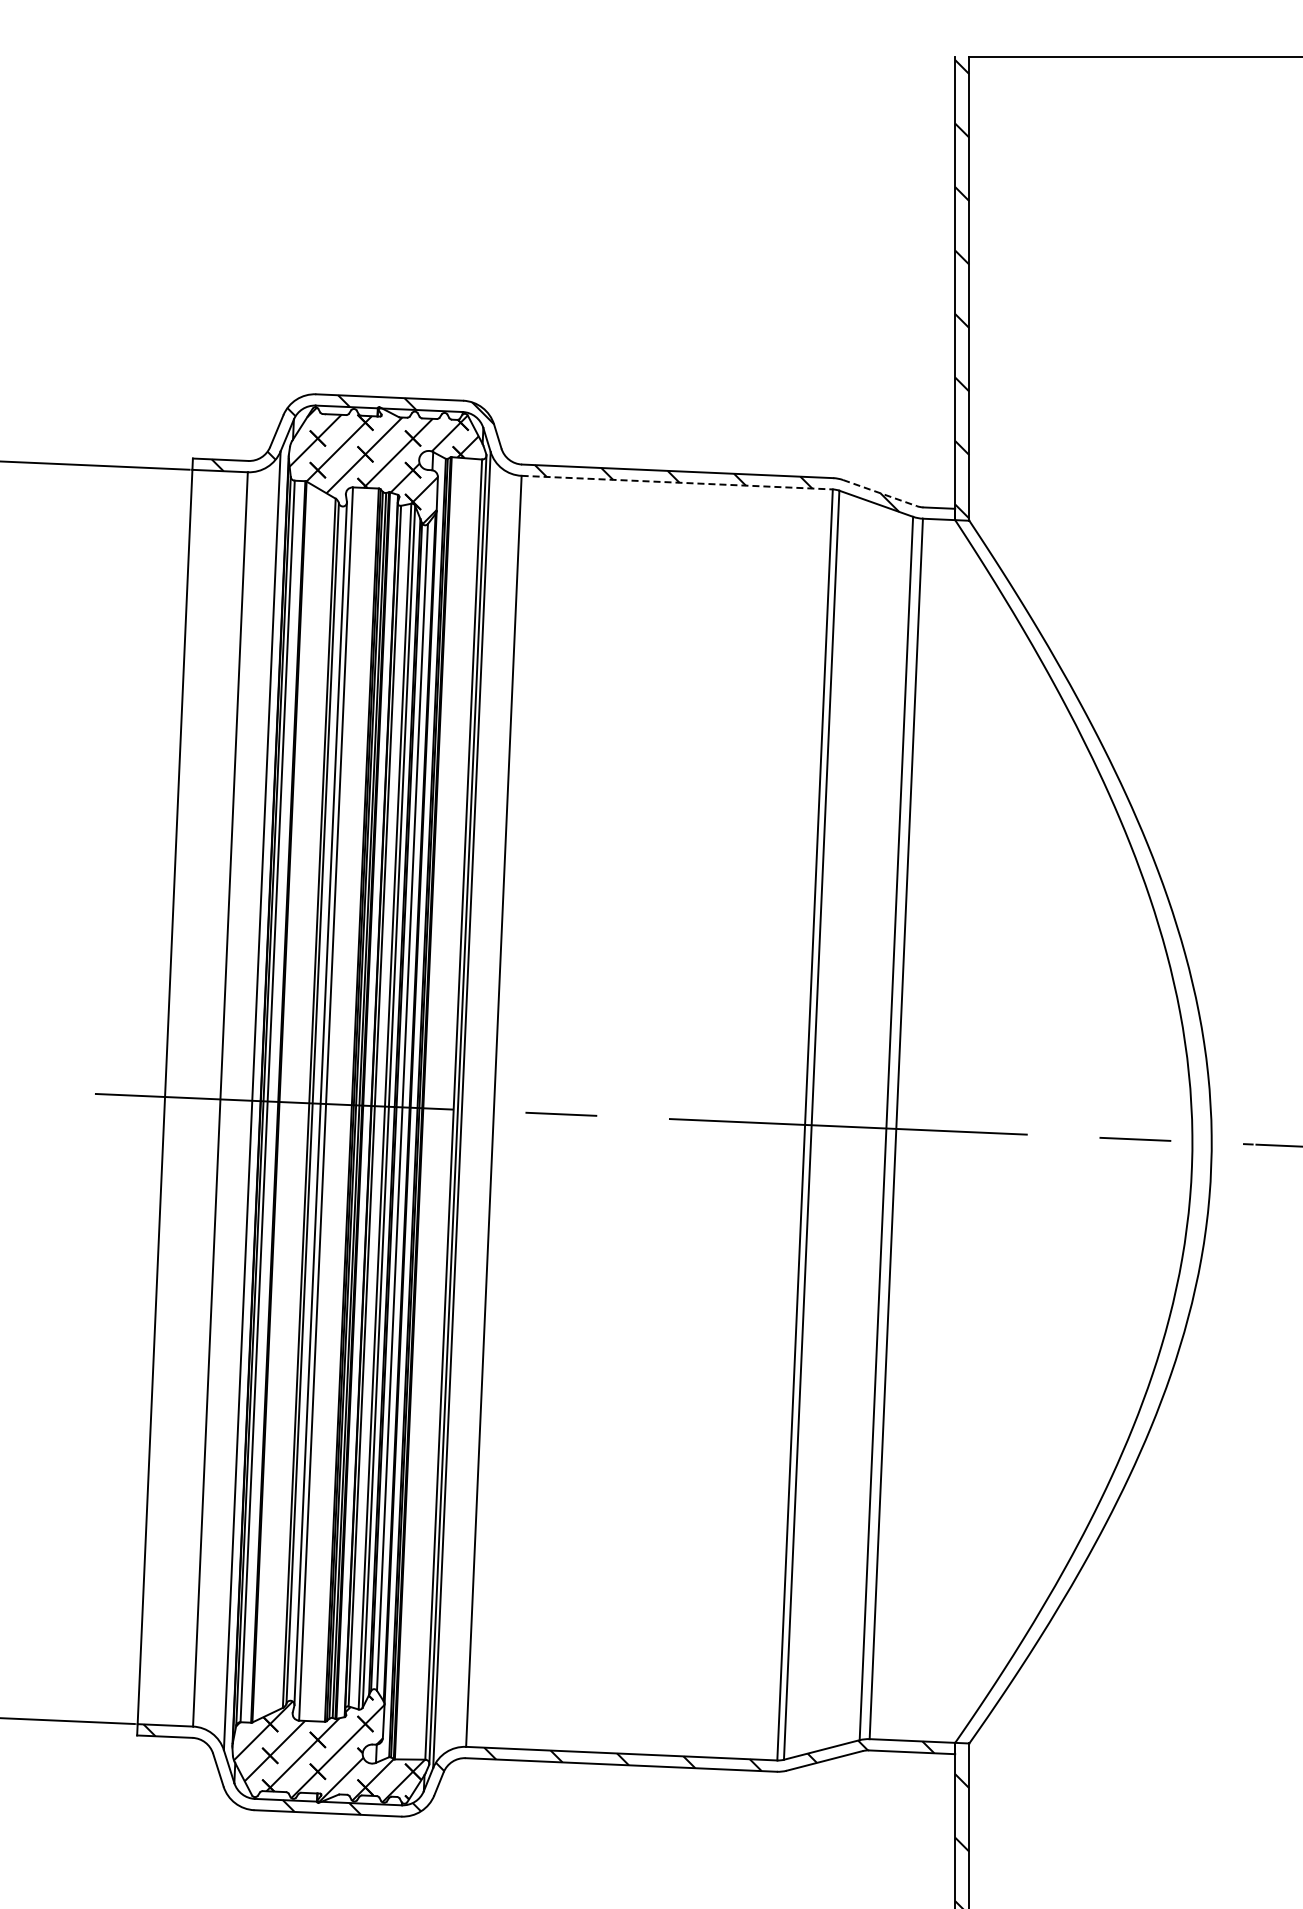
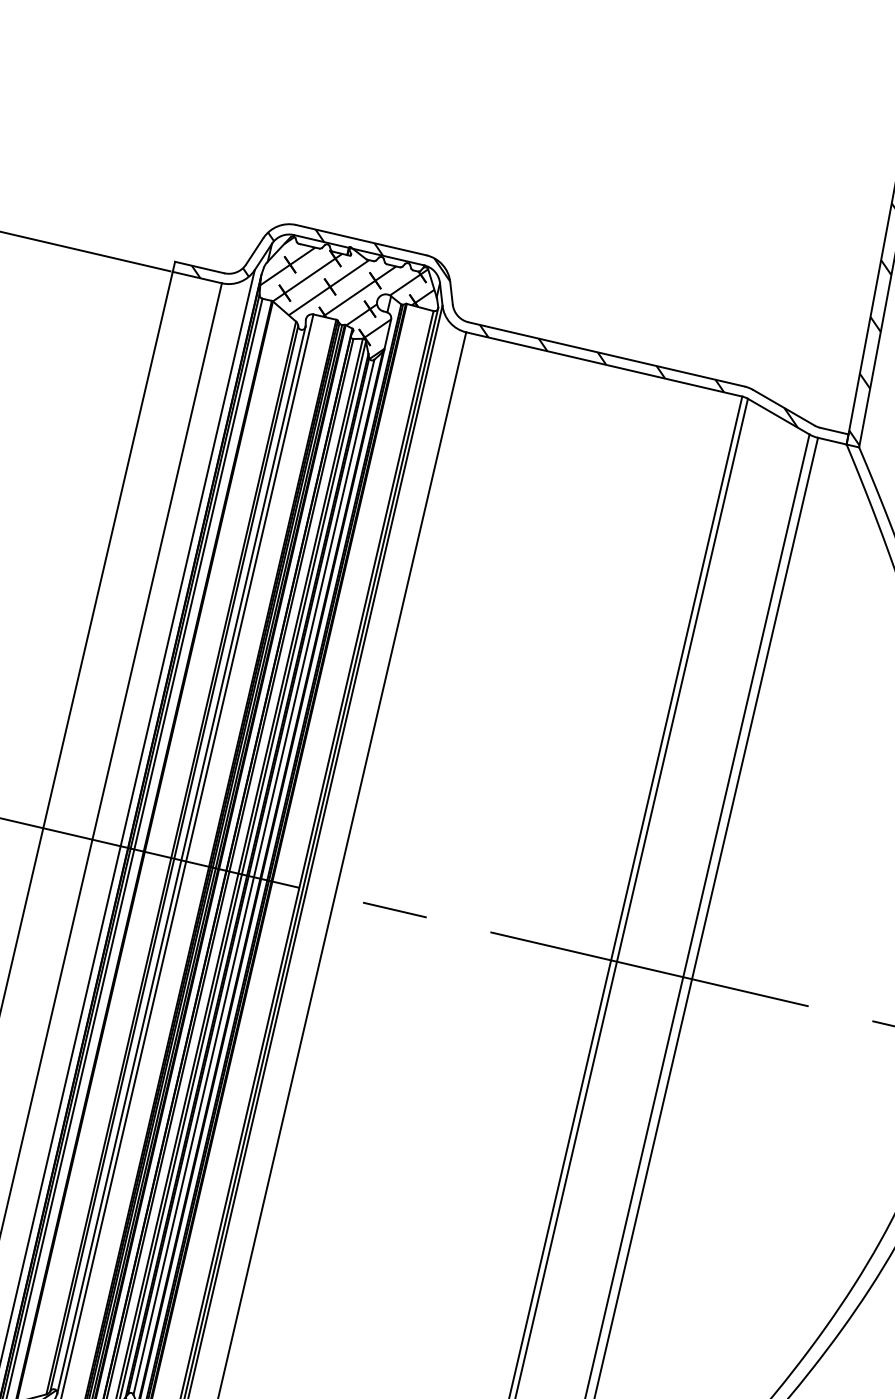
line: (677, 482) -> (604, 364), dashed -> solid
line: (880, 493) -> (784, 408), dashed -> solid

